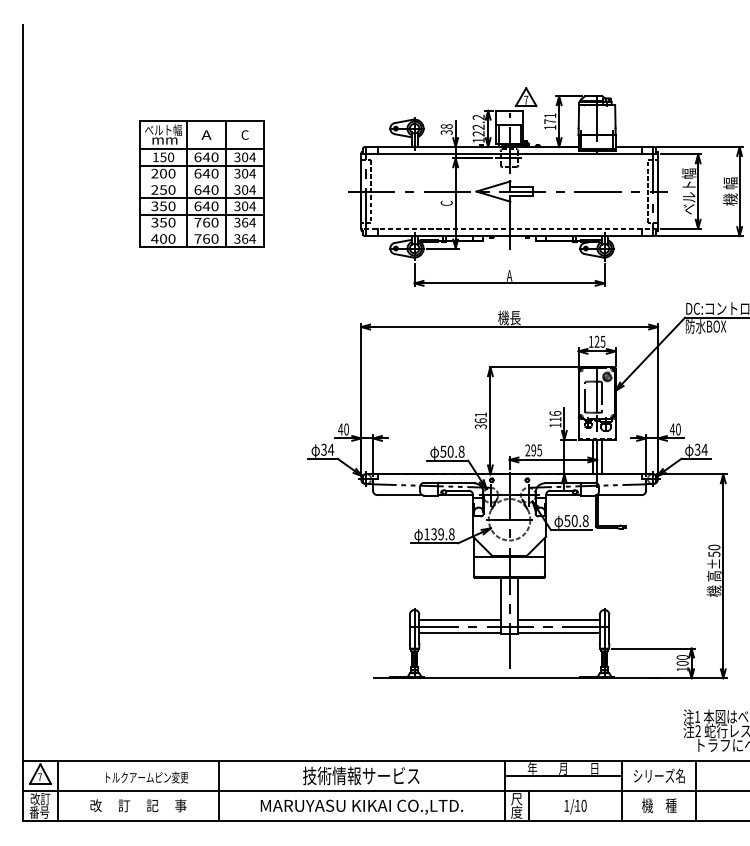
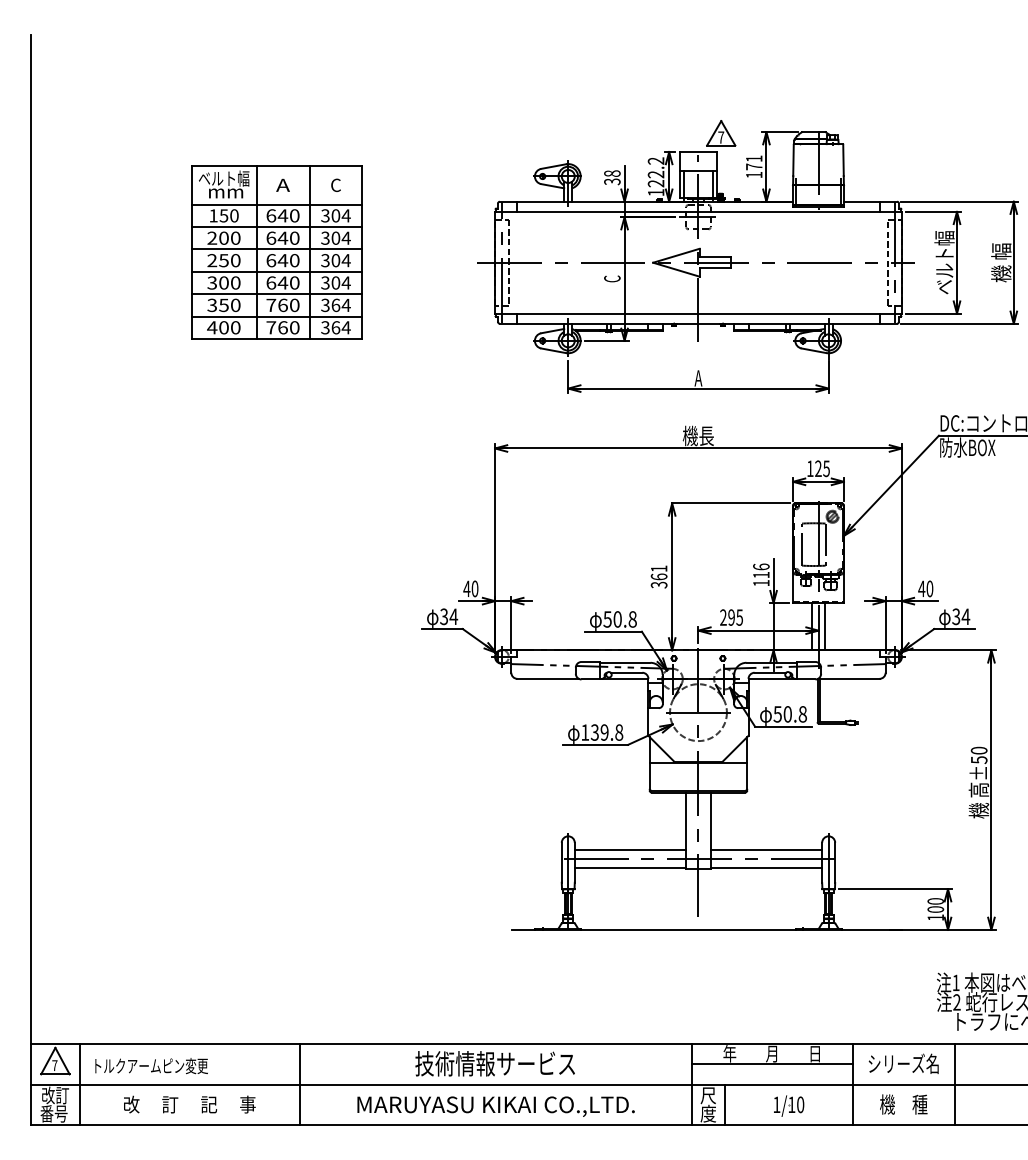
line: (201, 181) -> (276, 249), added
text: (163, 205) -> (223, 282), 350 -> 300
line: (509, 228) -> (698, 313), dashed -> solid
line: (201, 230) -> (276, 316), added
text: (147, 777) -> (151, 1066), moved

